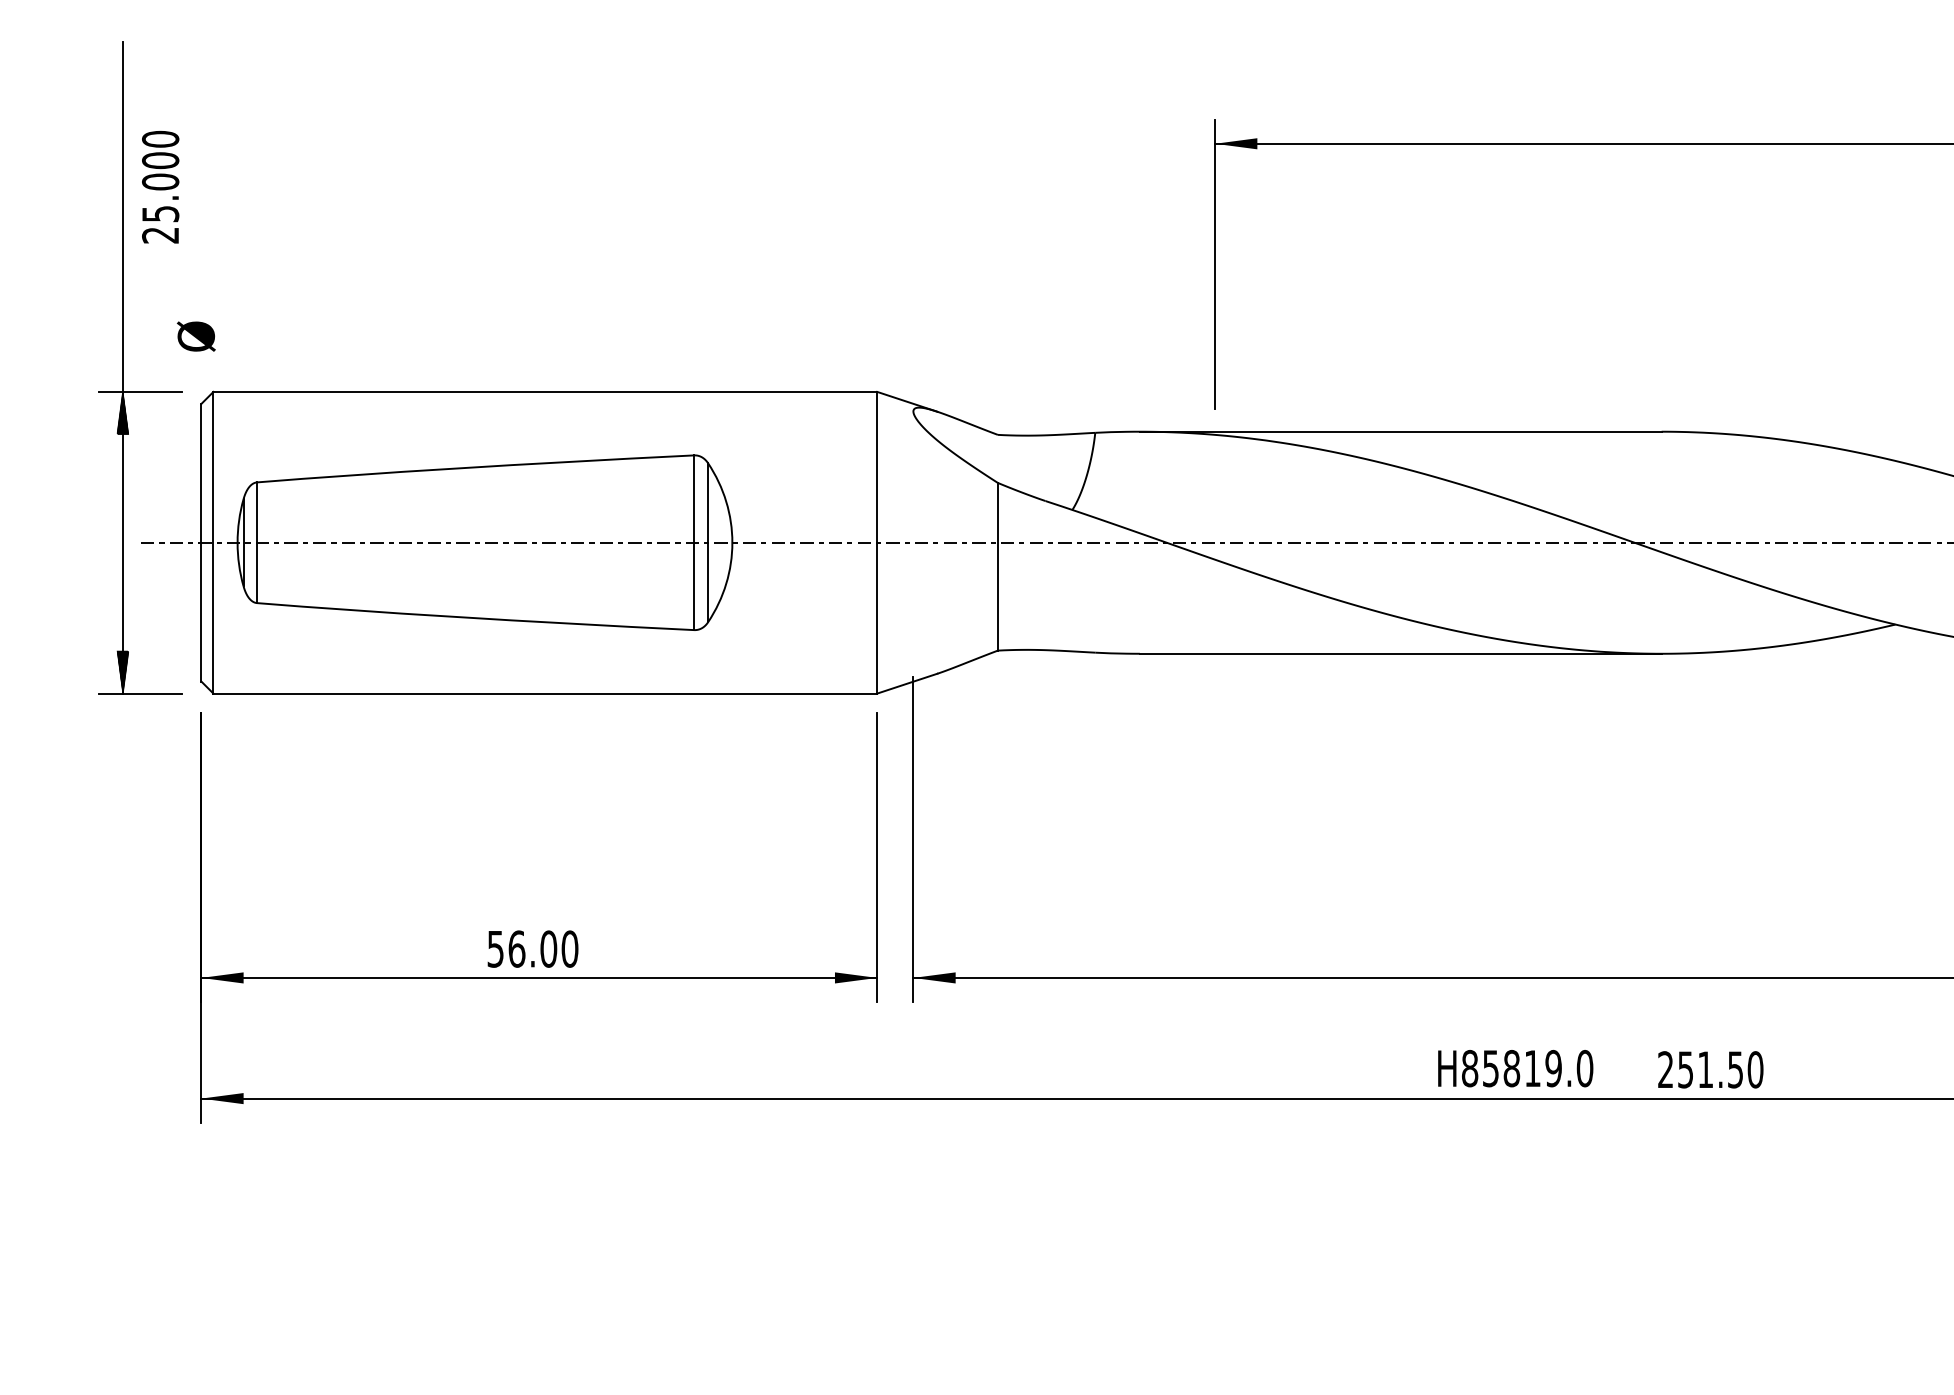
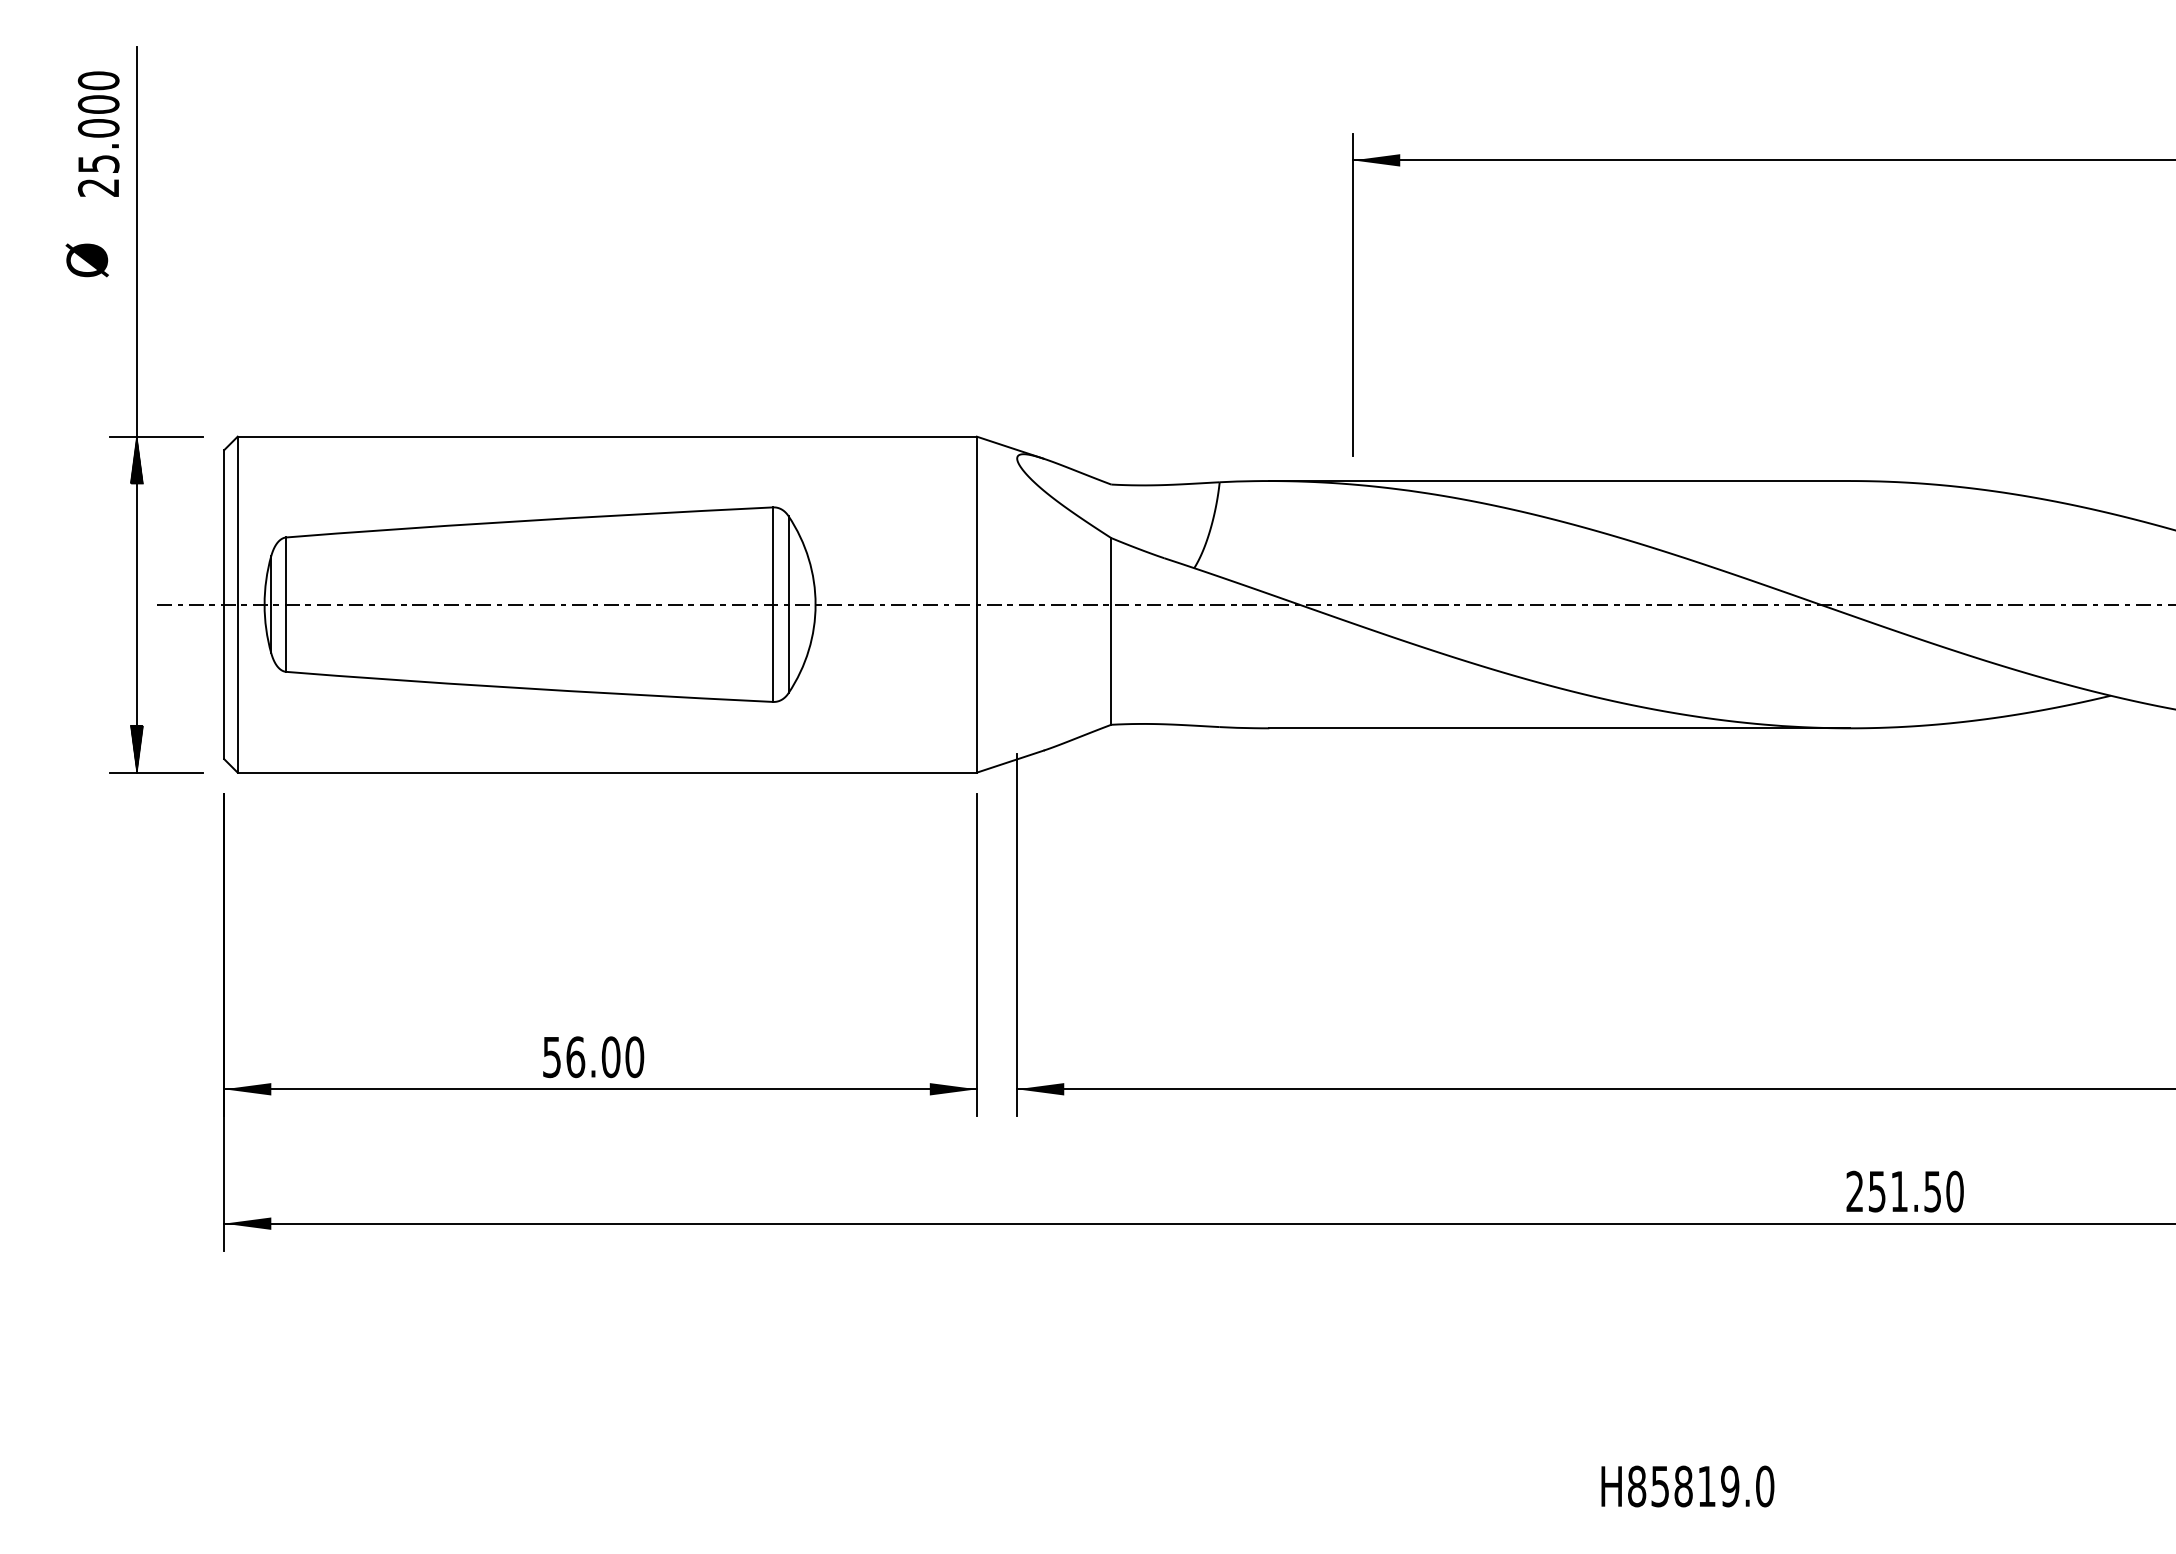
text: (160, 187) -> (98, 134), moved
text: (195, 336) -> (86, 260), moved
text: (1515, 1068) -> (1687, 1486), moved

